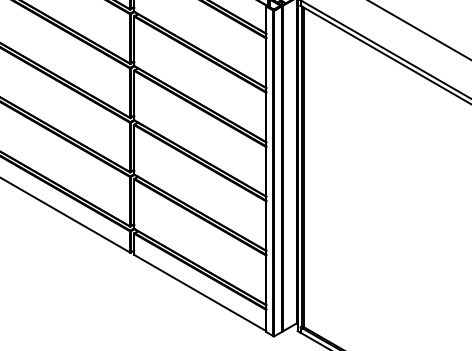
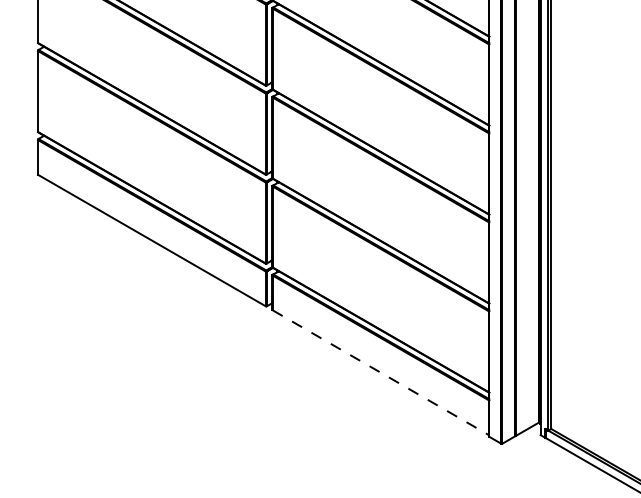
line: (200, 293) -> (381, 373), solid -> dashed

